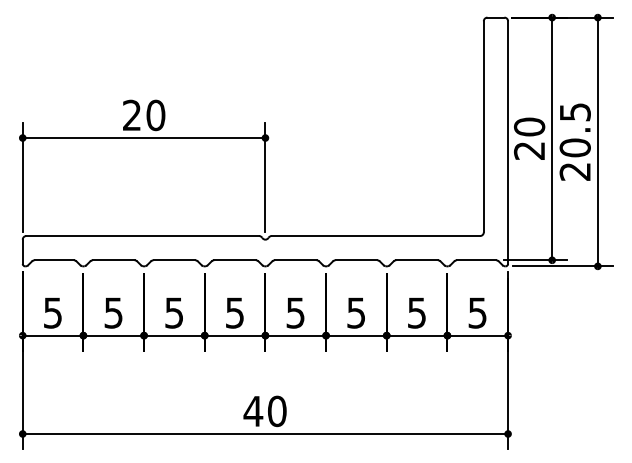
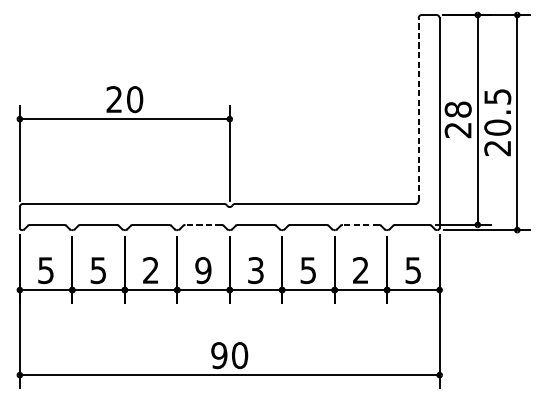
line: (483, 126) -> (418, 109), solid -> dashed
text: (529, 126) -> (458, 109), 20 -> 28
line: (235, 260) -> (203, 225), solid -> dashed
line: (417, 260) -> (361, 225), solid -> dashed
text: (173, 312) -> (150, 270), 5 -> 2
text: (234, 312) -> (203, 270), 5 -> 9
text: (295, 312) -> (255, 270), 5 -> 3
text: (416, 312) -> (360, 270), 5 -> 2
text: (253, 411) -> (219, 355), 40 -> 90

